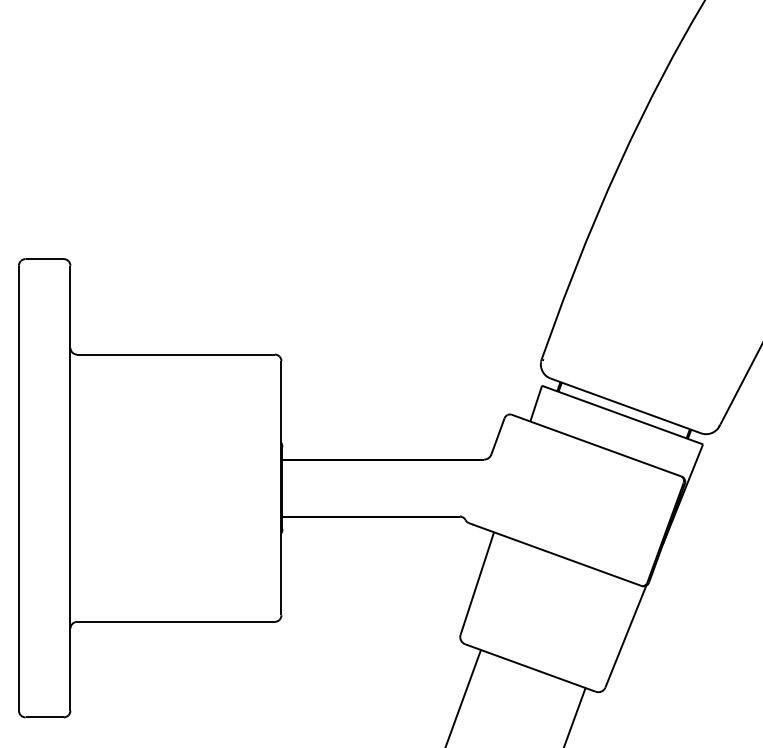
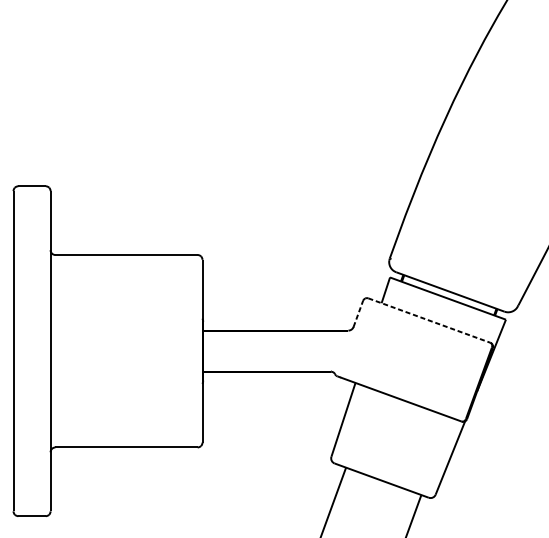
line: (498, 435) -> (358, 313), solid -> dashed
line: (597, 445) -> (429, 320), solid -> dashed

